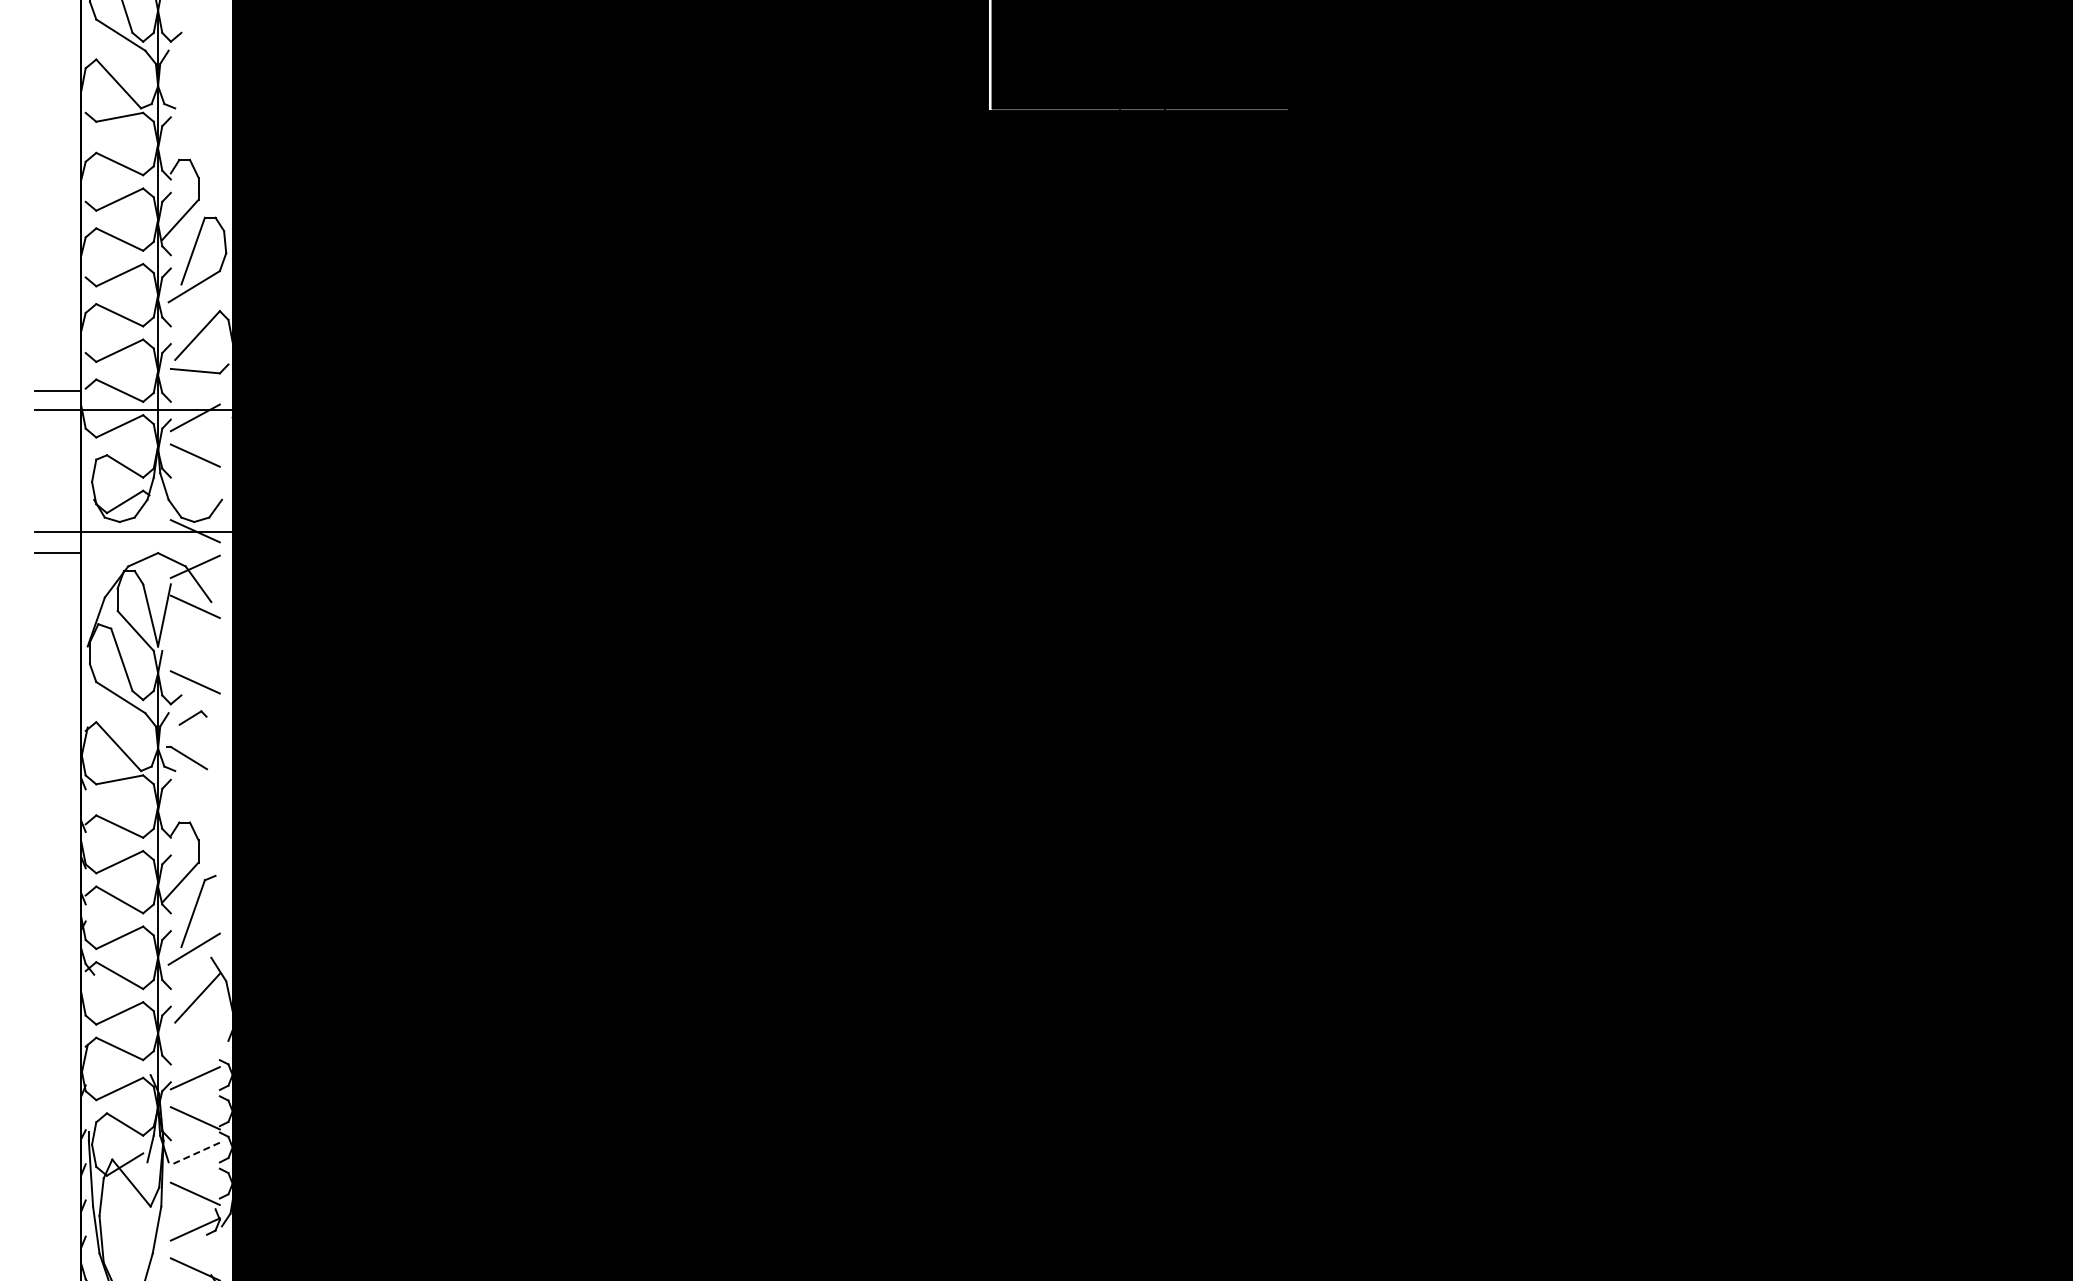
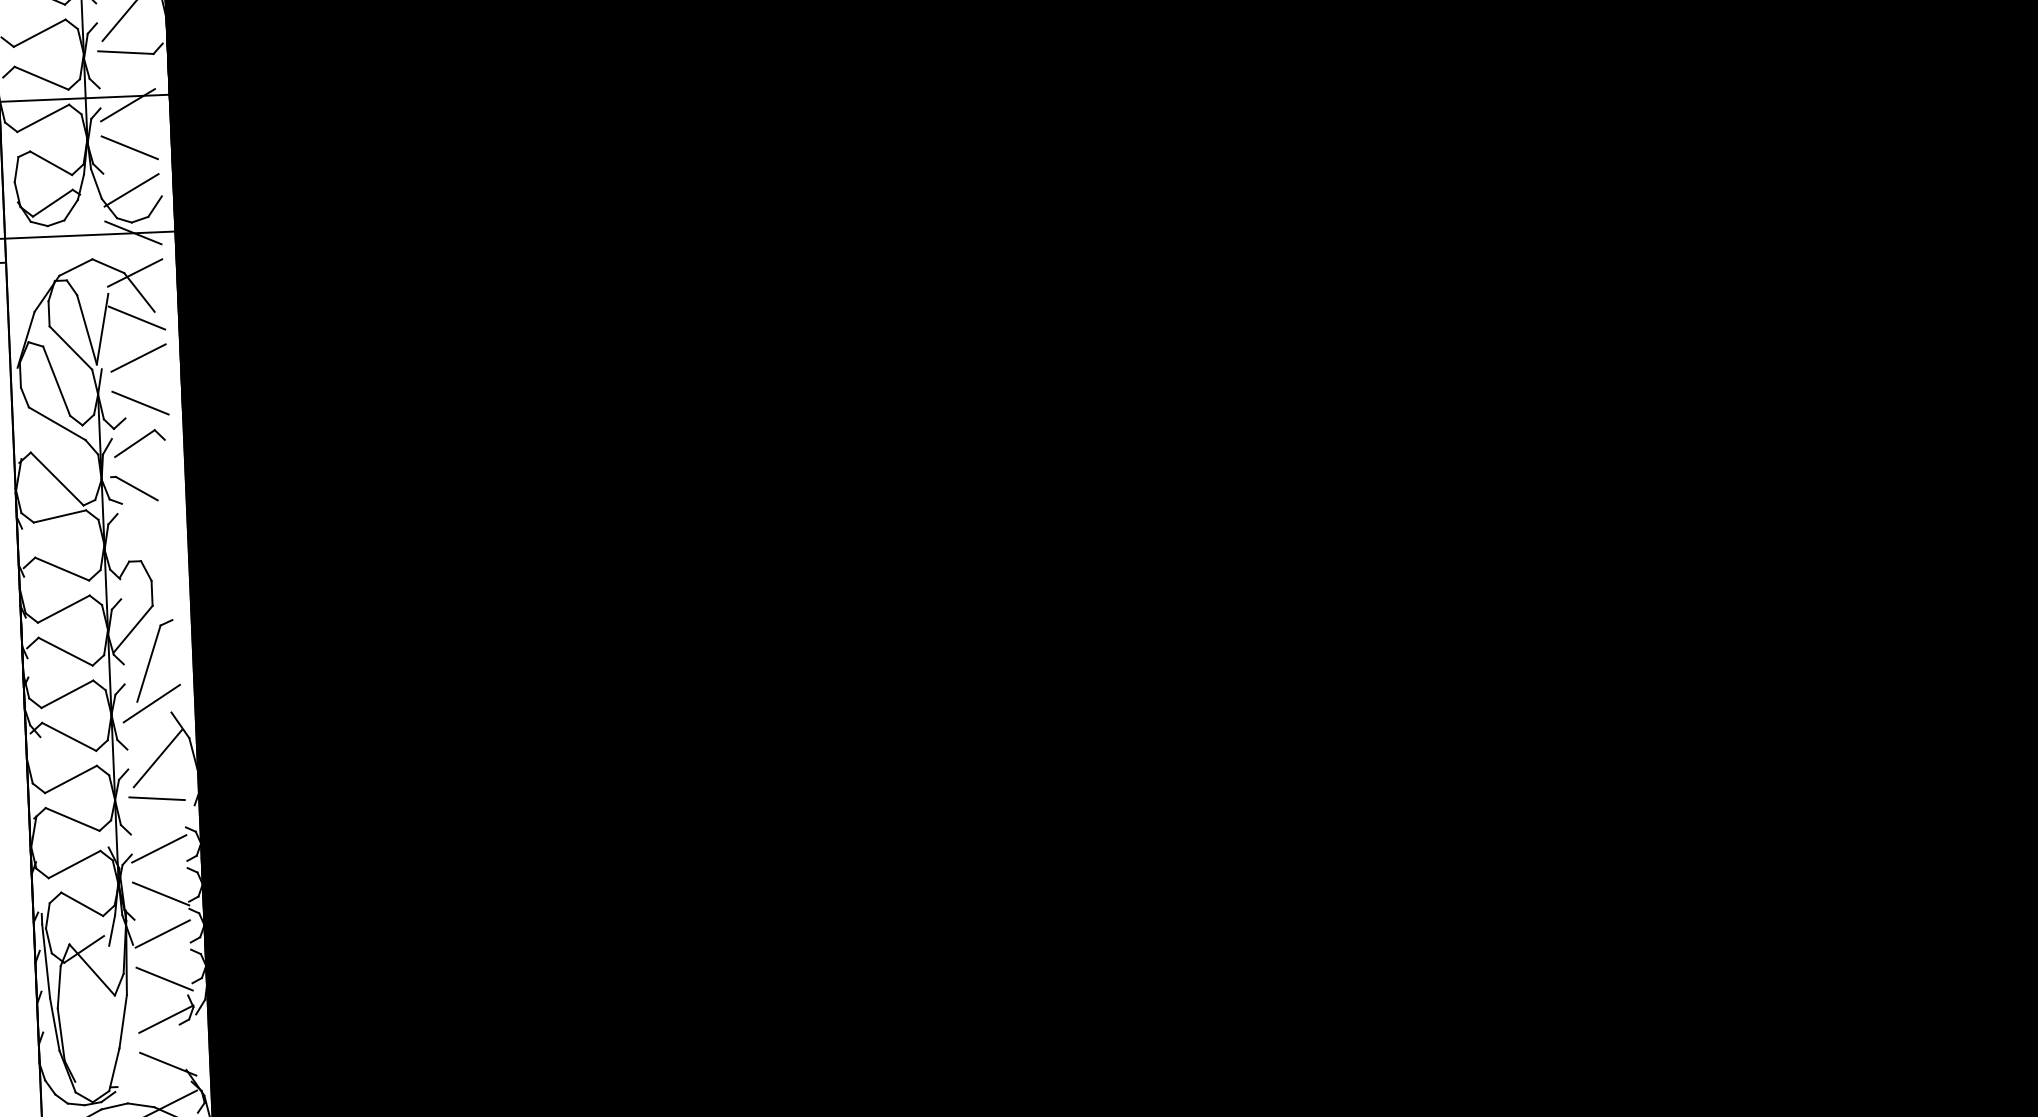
line: (194, 493) -> (130, 190), added
line: (194, 642) -> (137, 358), added
part: (192, 717) -> (138, 442), size x1.67
line: (194, 1033) -> (156, 798), added
line: (195, 1153) -> (162, 933), dashed -> solid

